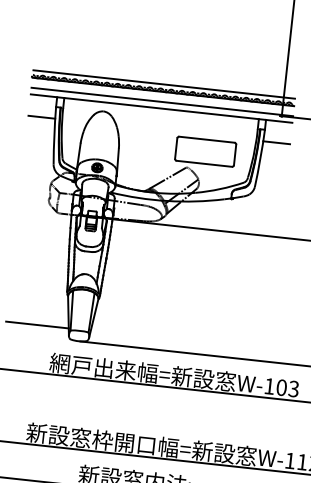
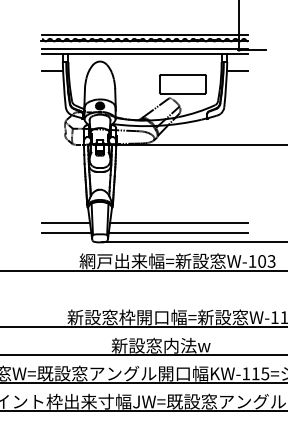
line: (38, 312) -> (66, 223), added
line: (180, 327) -> (178, 223), added
line: (178, 340) -> (177, 233), added

